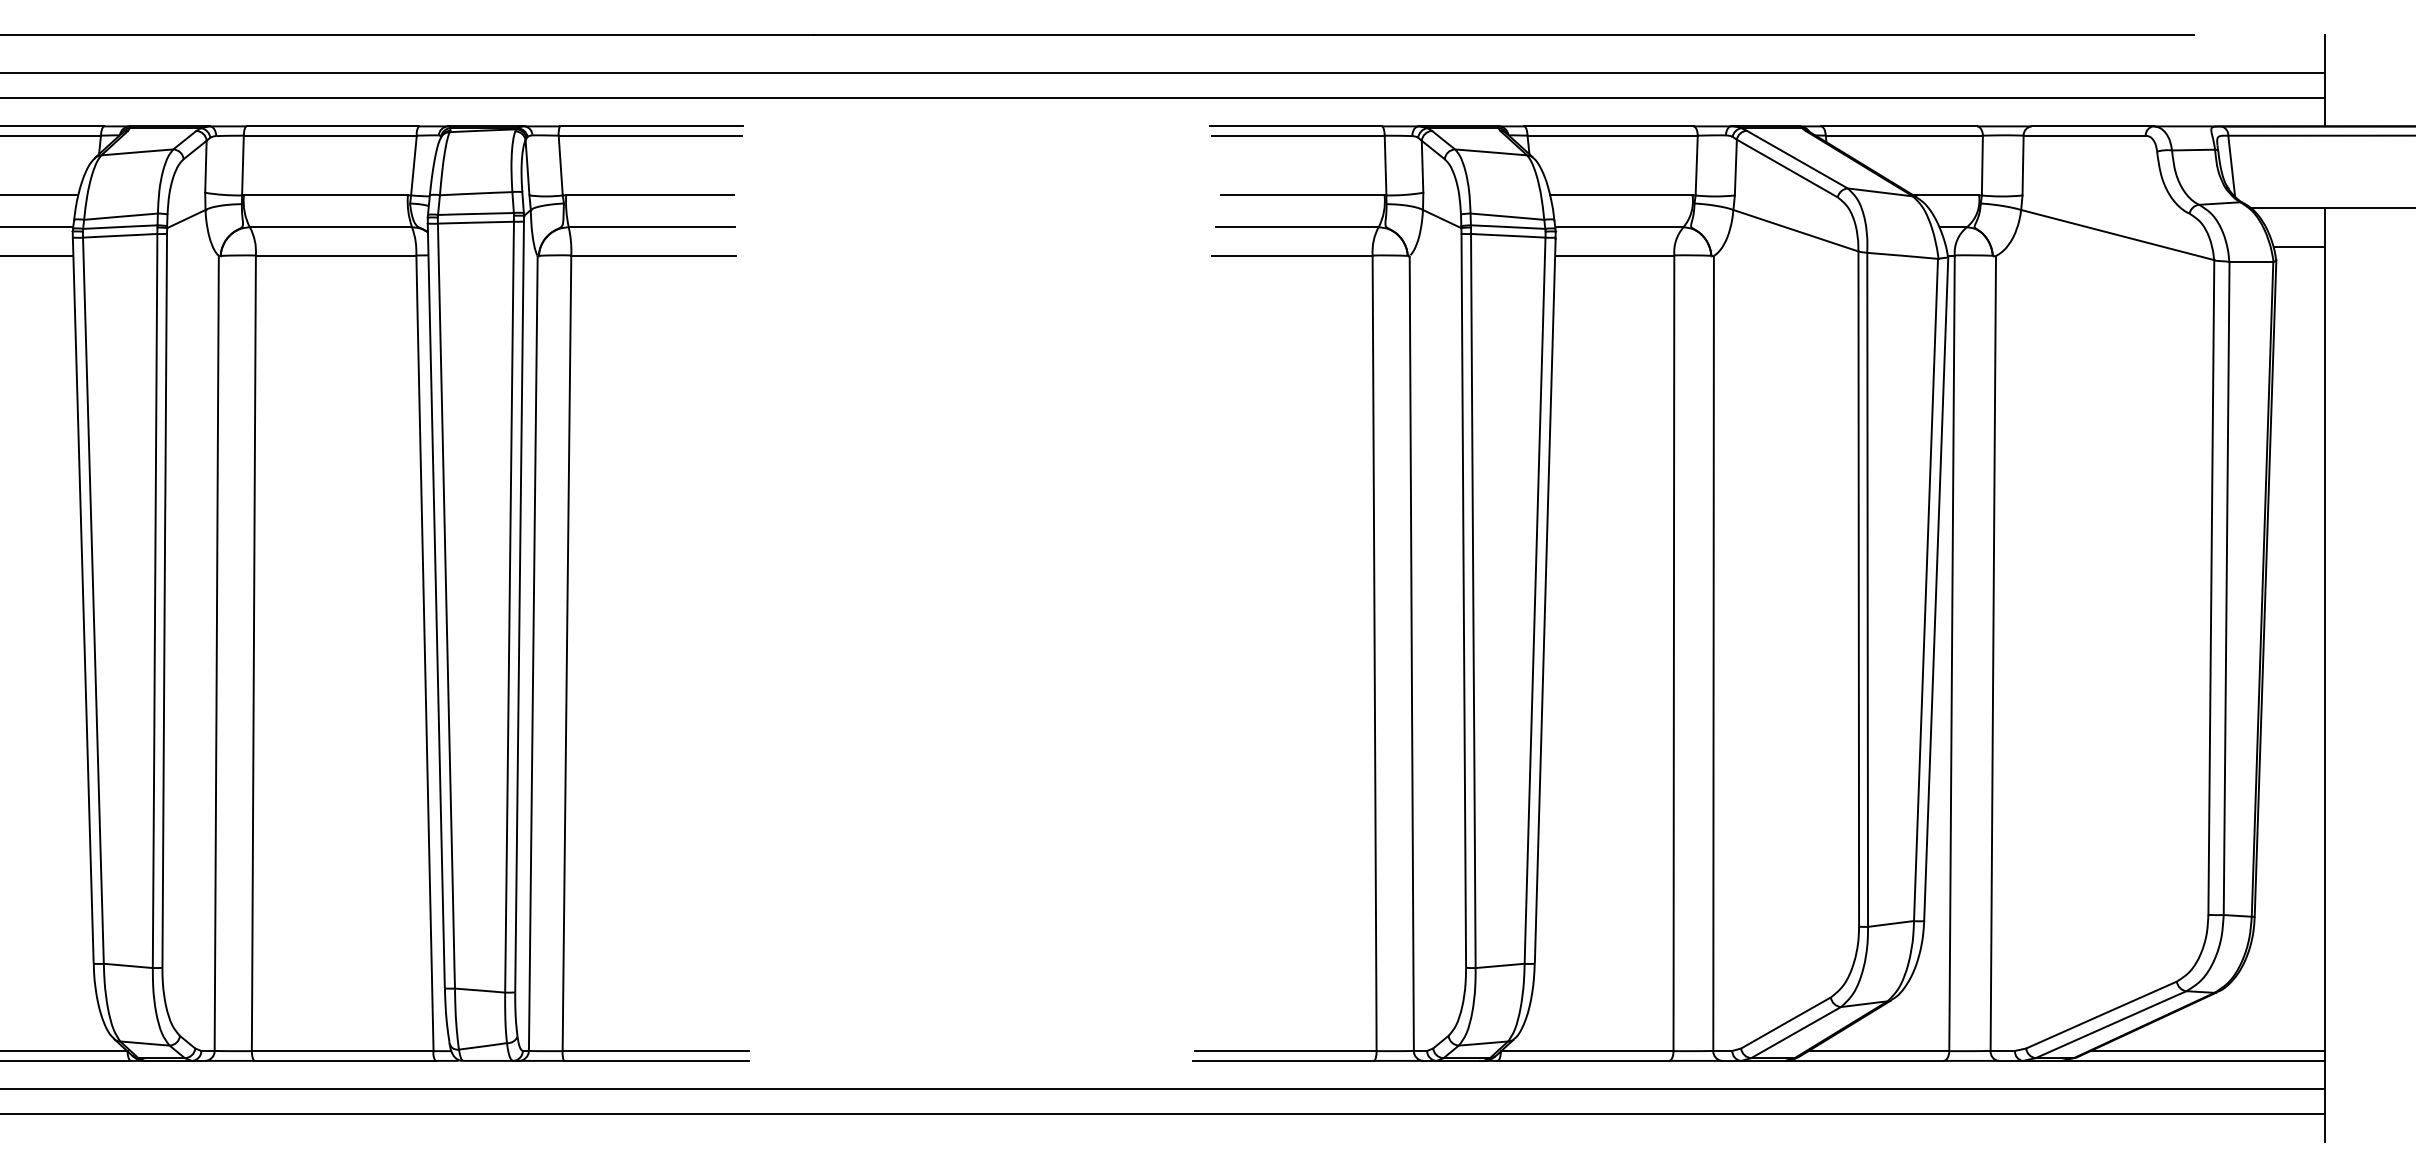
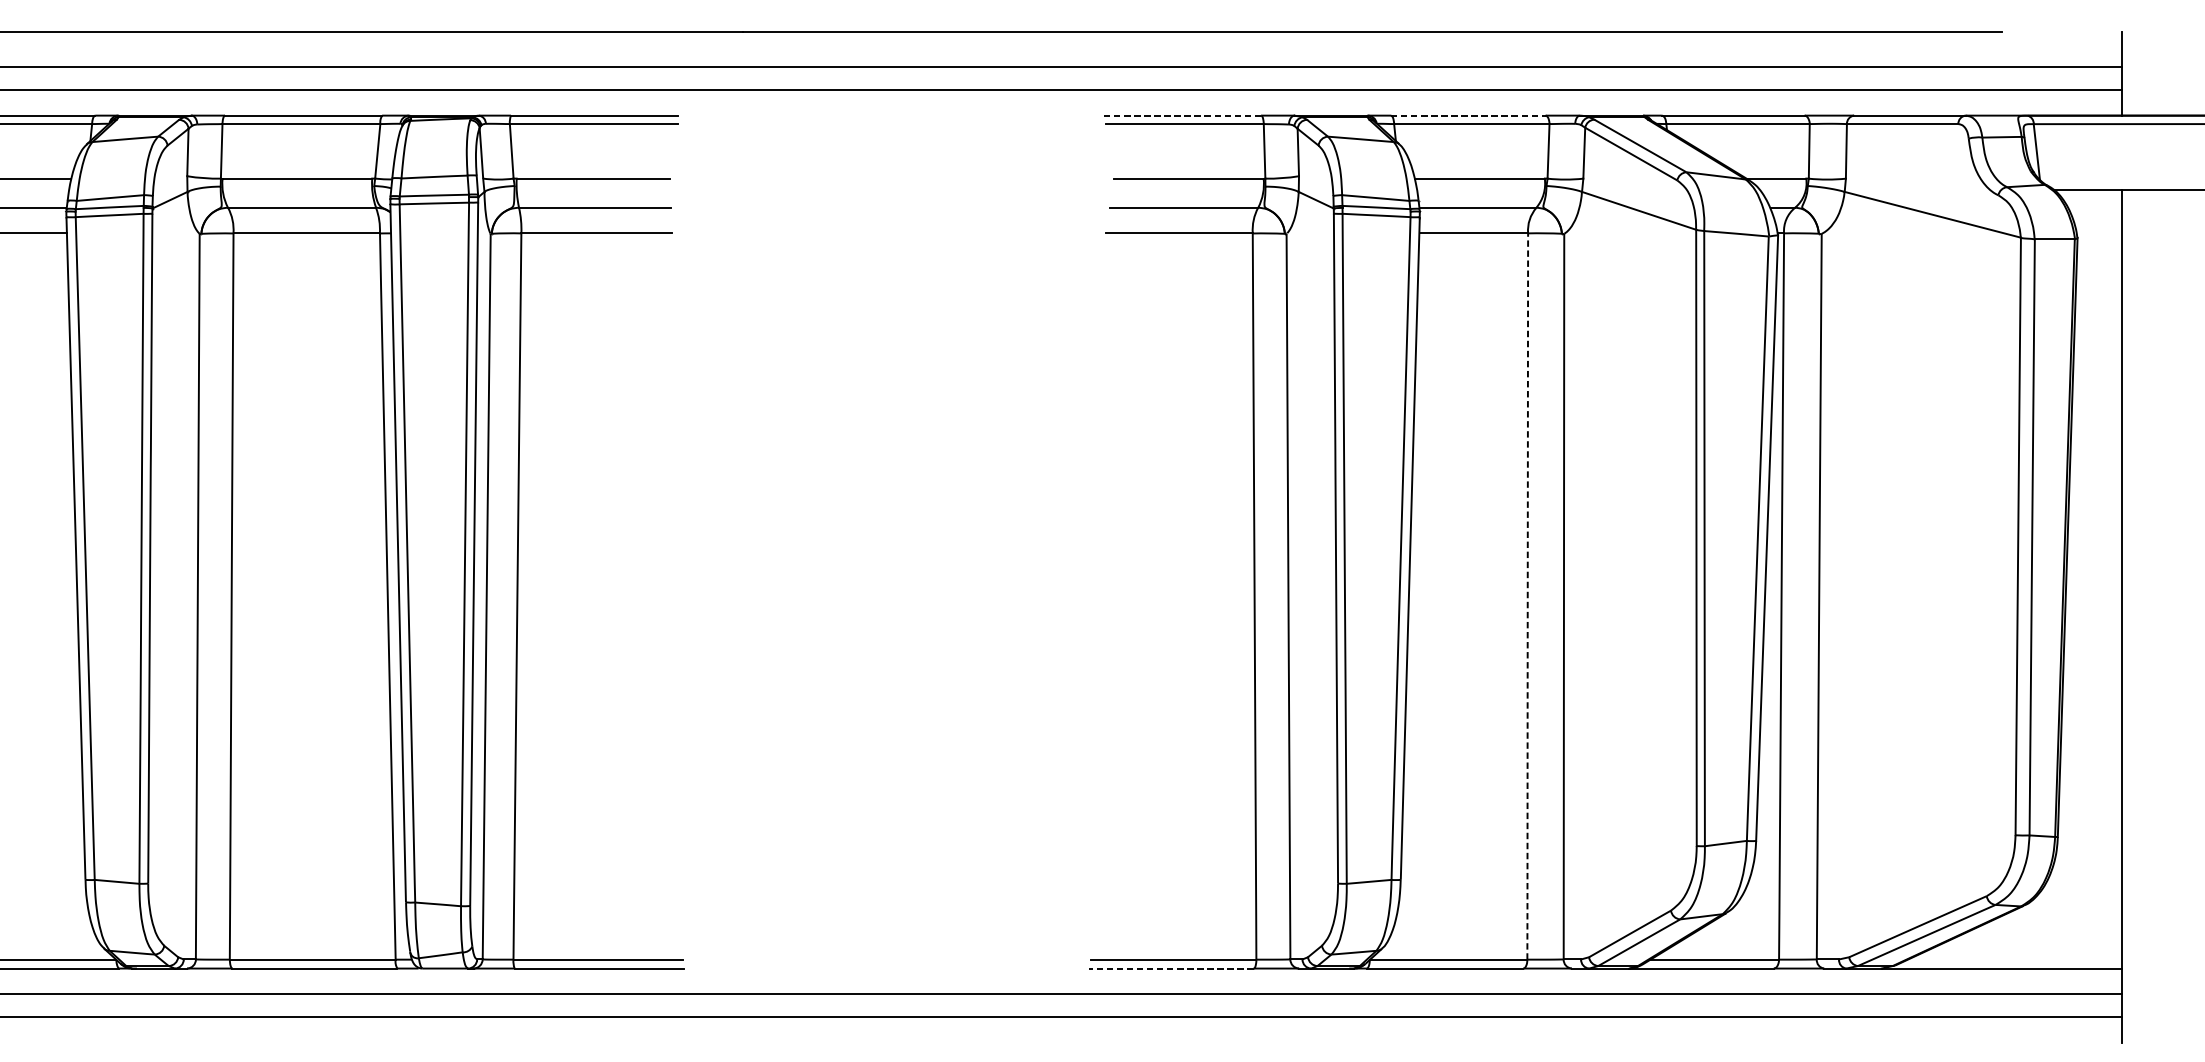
line: (1296, 126) -> (1183, 115), solid -> dashed
line: (1608, 126) -> (1468, 115), solid -> dashed
line: (2299, 246) -> (2098, 225), removed
line: (1673, 654) -> (1527, 597), solid -> dashed
line: (2208, 1051) -> (2015, 959), removed
line: (1282, 1060) -> (1170, 968), solid -> dashed

